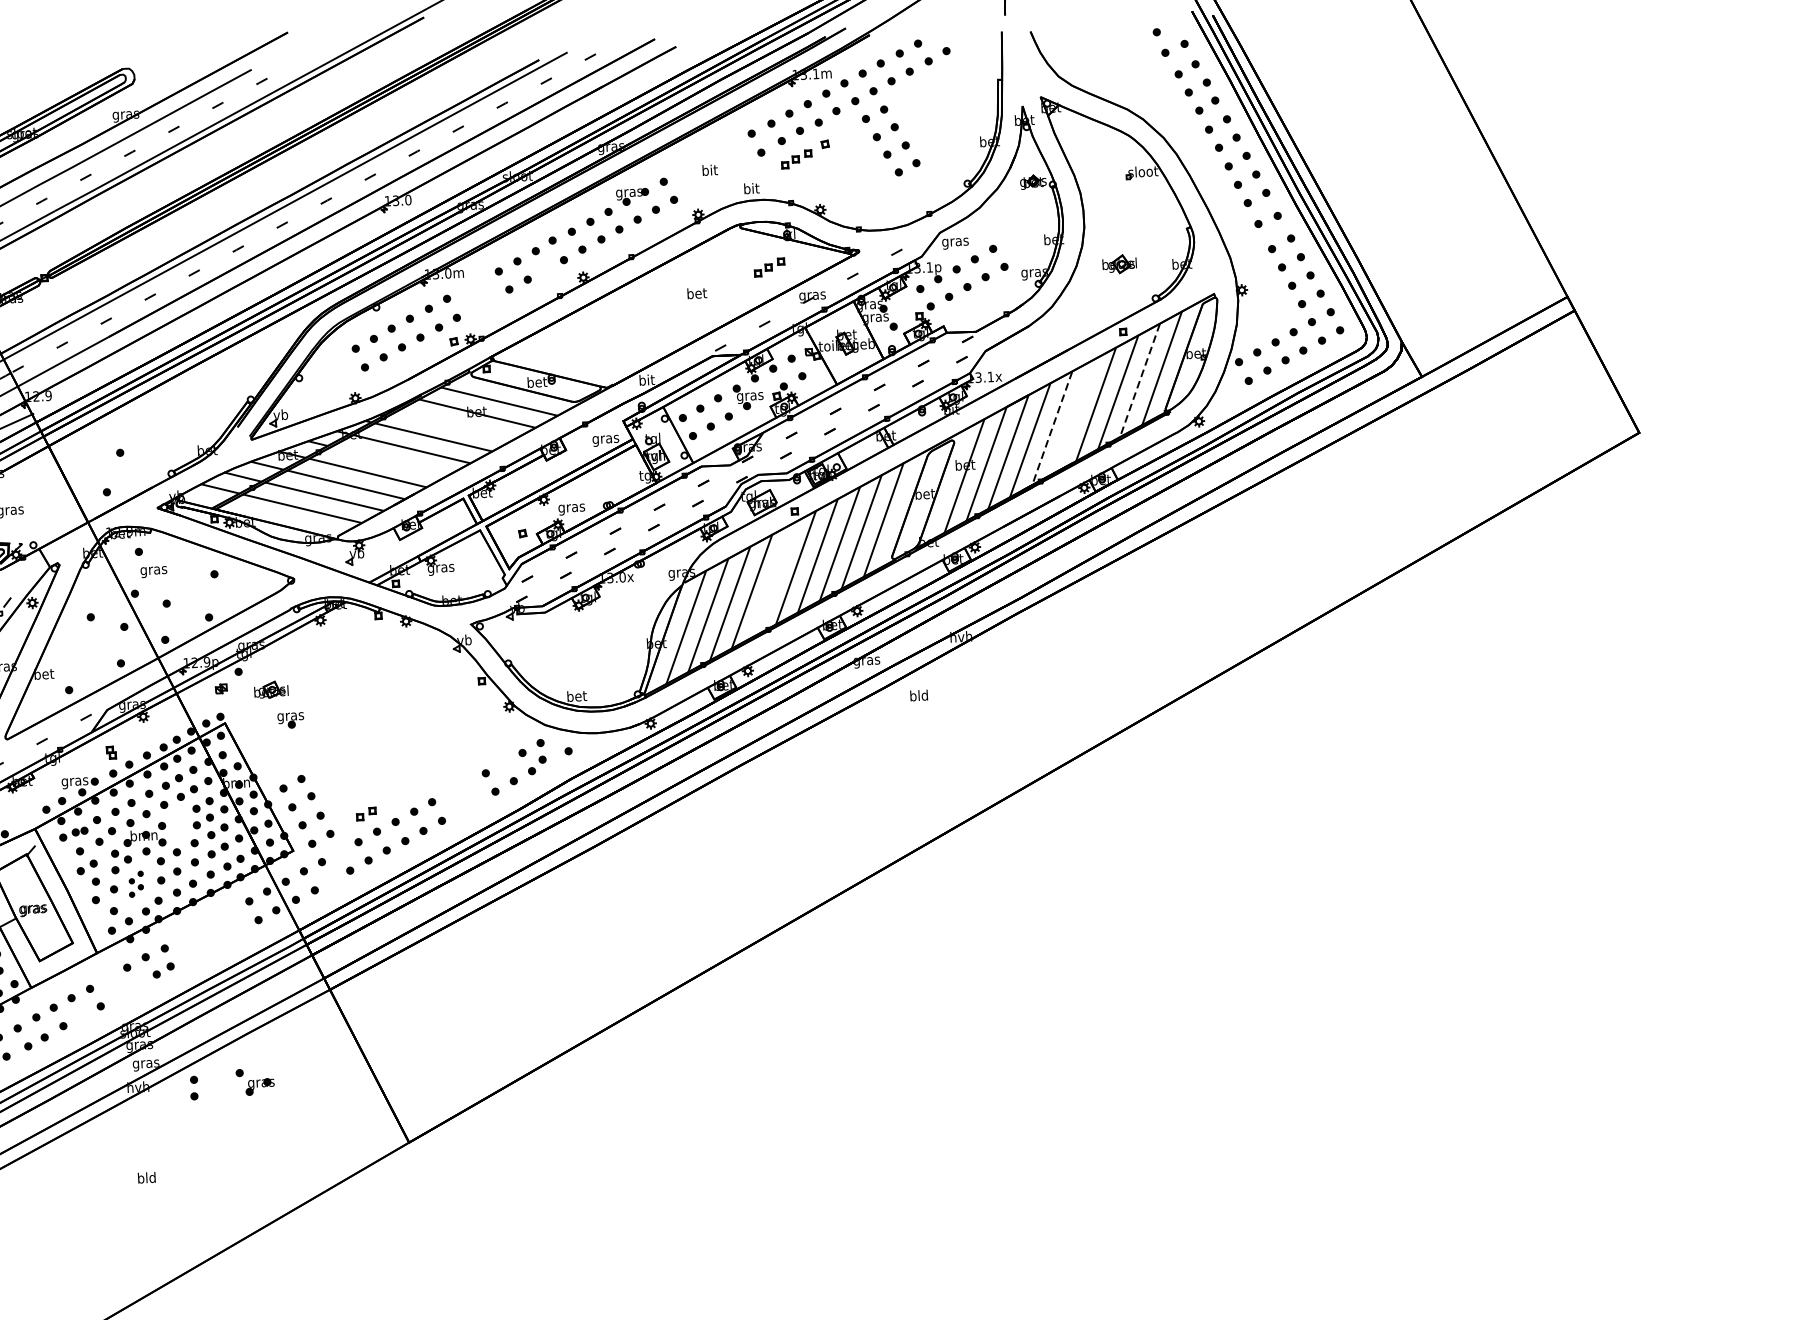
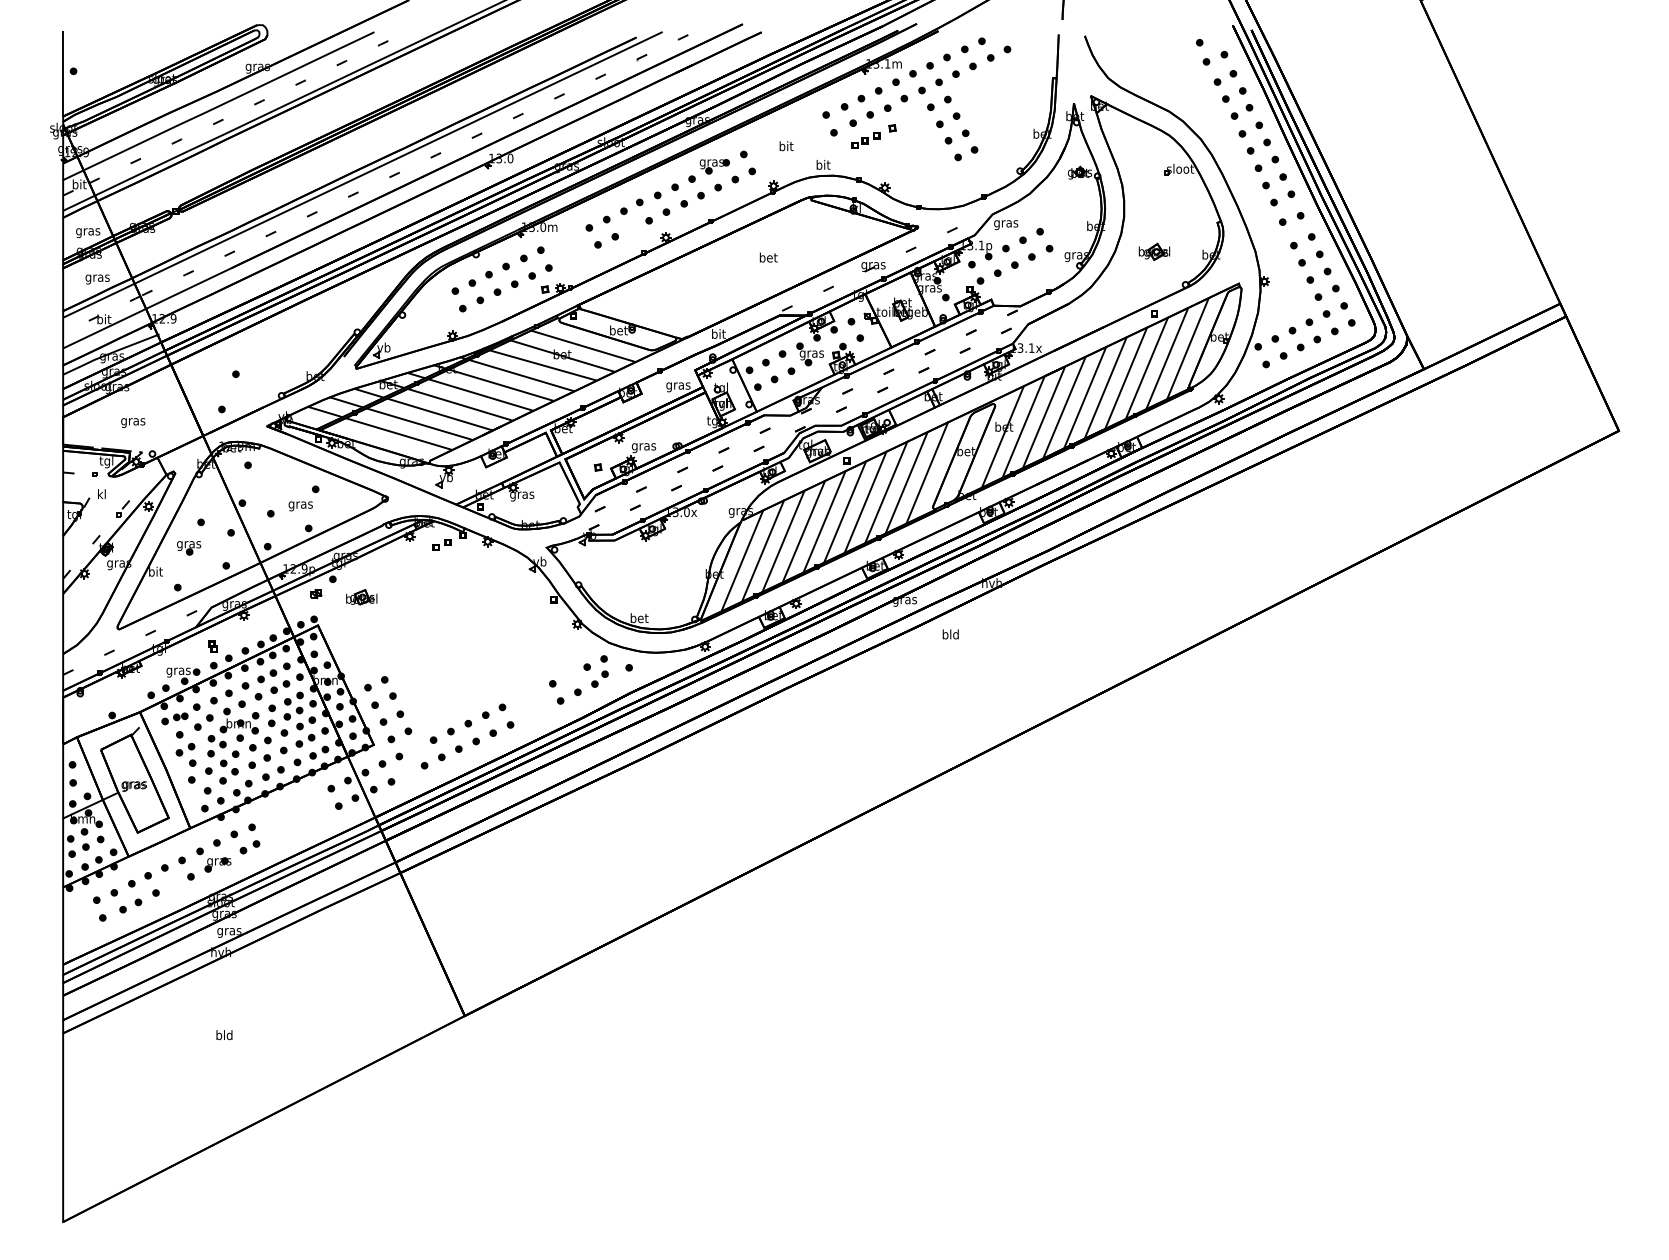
part: (769, 267) -> (835, 237), removed
line: (1140, 381) -> (1167, 359), dashed -> solid
line: (1074, 415) -> (1105, 387), added
line: (456, 424) -> (543, 365), added
line: (1051, 429) -> (1084, 398), dashed -> solid
line: (389, 460) -> (480, 394), added
text: (153, 572) -> (300, 506), moved
line: (774, 579) -> (824, 521), added
text: (43, 673) -> (155, 571), bet -> bit
part: (291, 720) -> (189, 548), moved
part: (365, 813) -> (441, 544), moved
part: (136, 884) -> (229, 767), size x1.43
part: (254, 1081) -> (213, 859), moved
part: (193, 1087) -> (271, 715), moved

